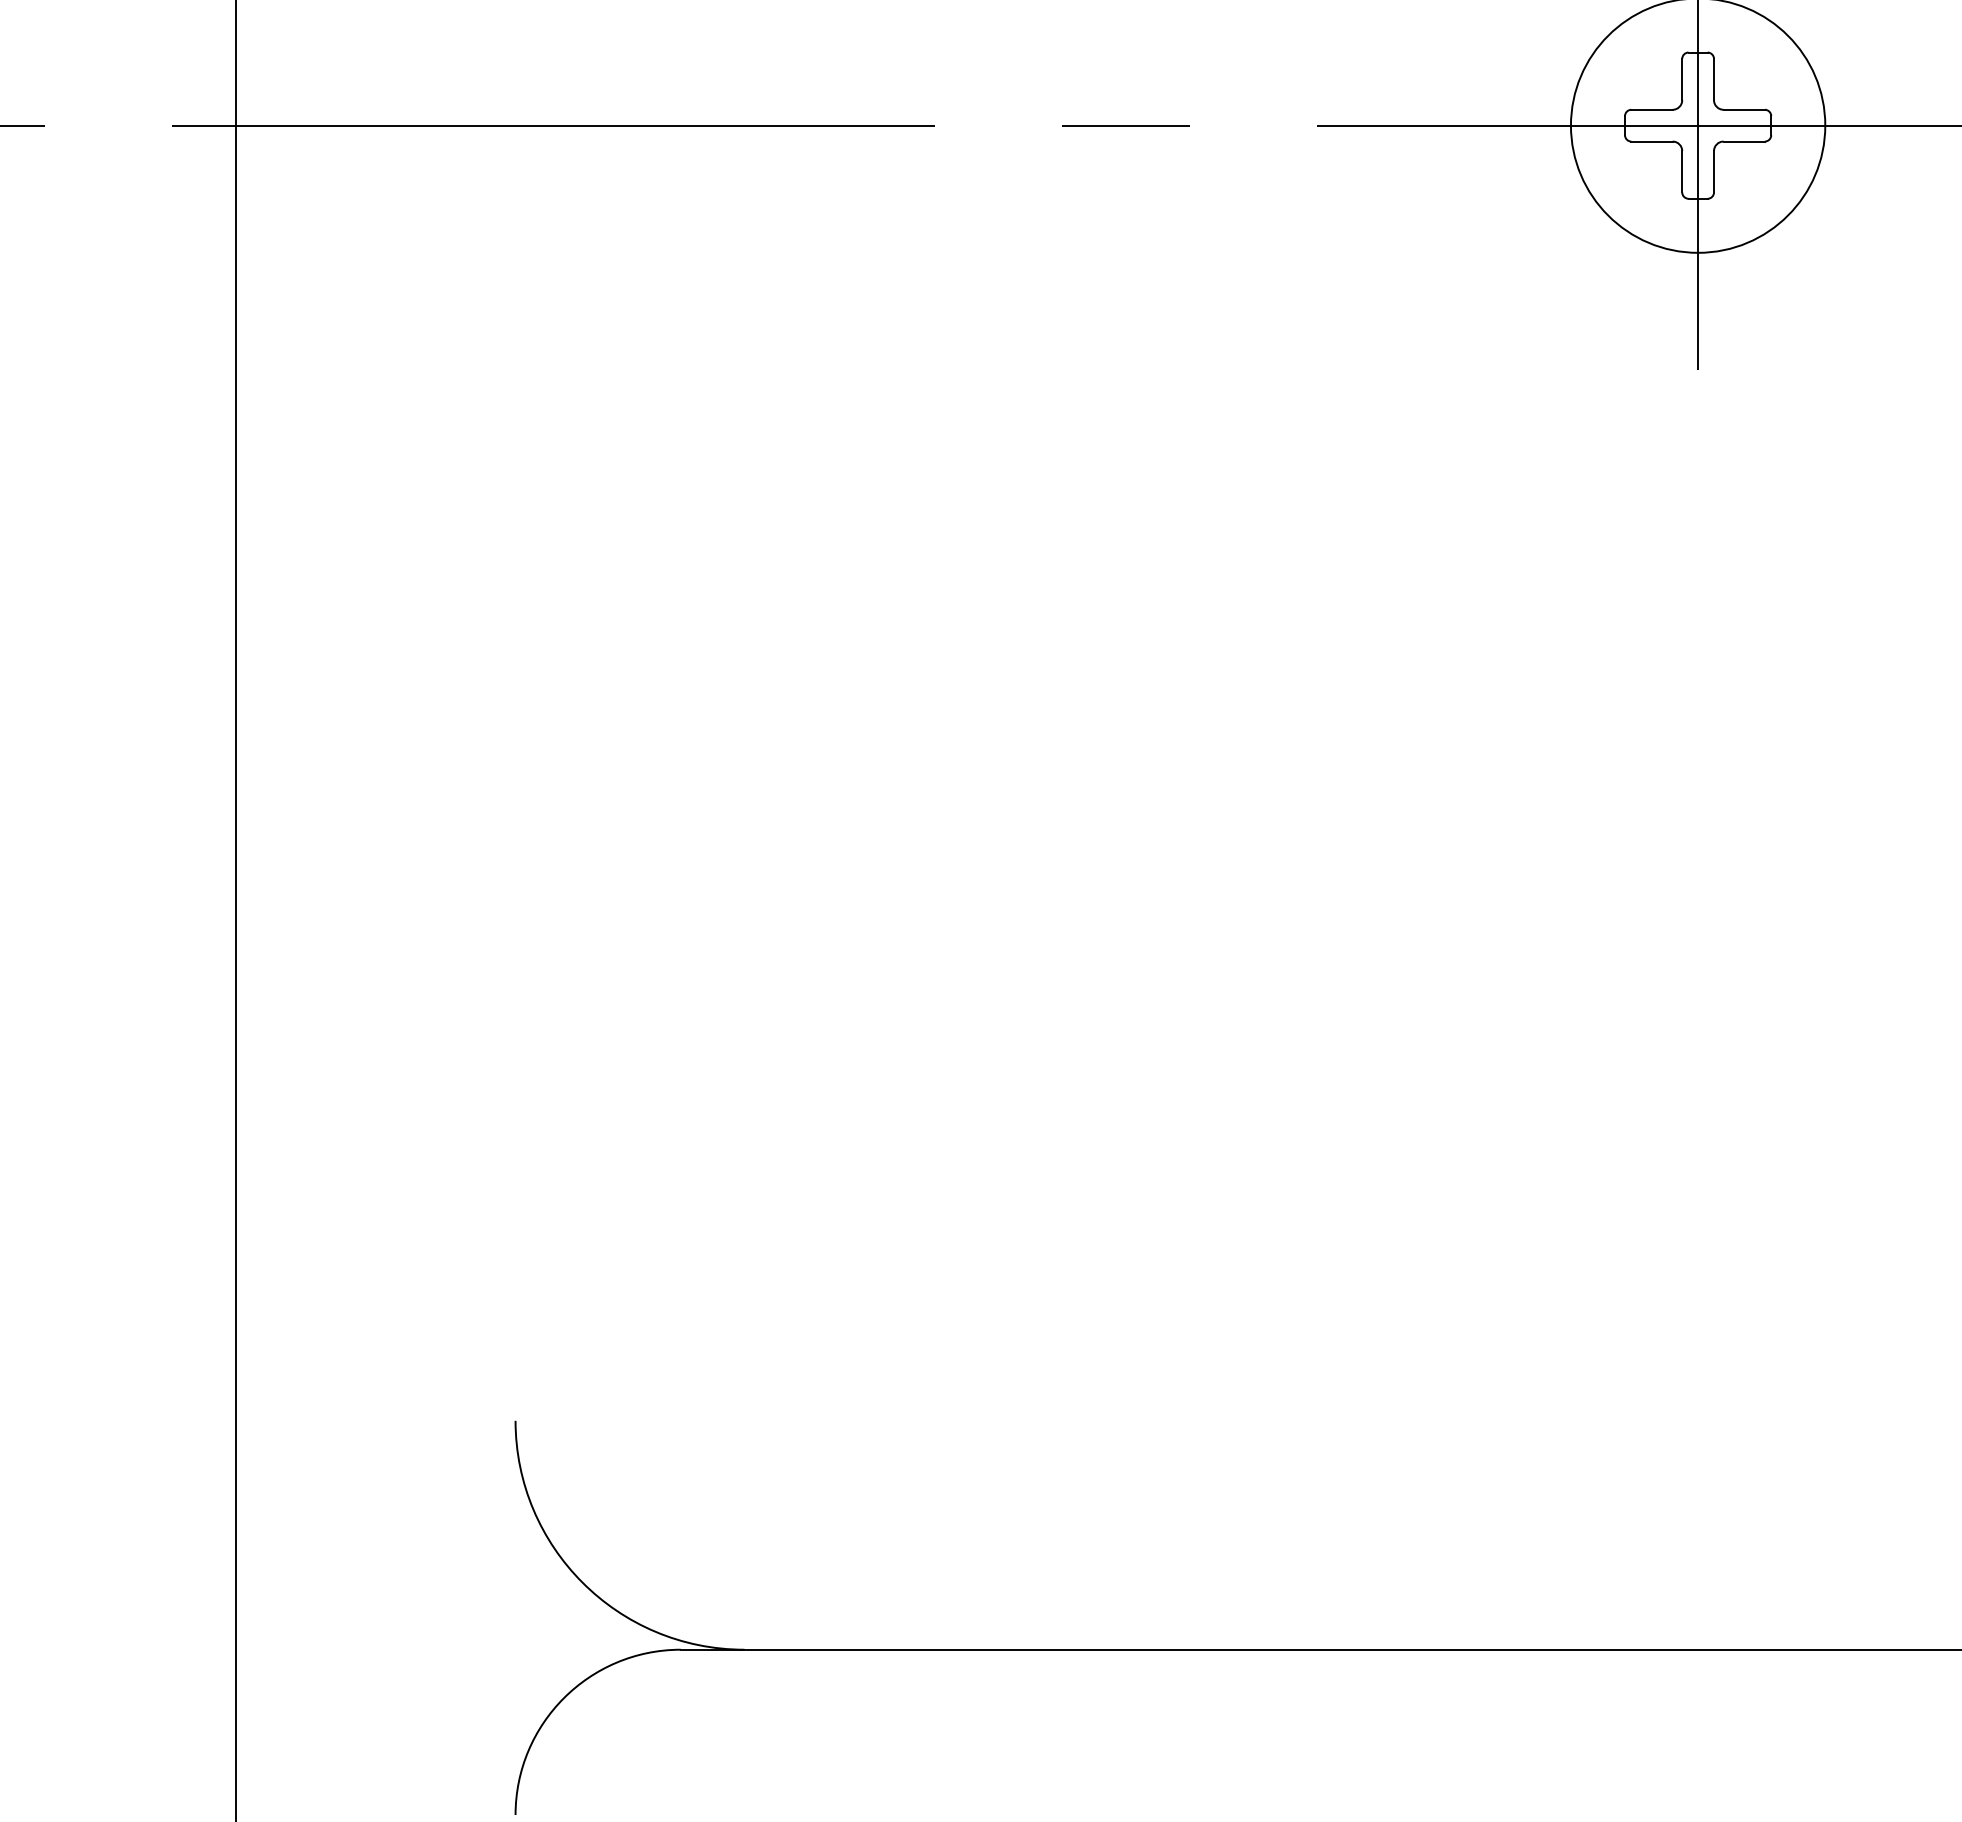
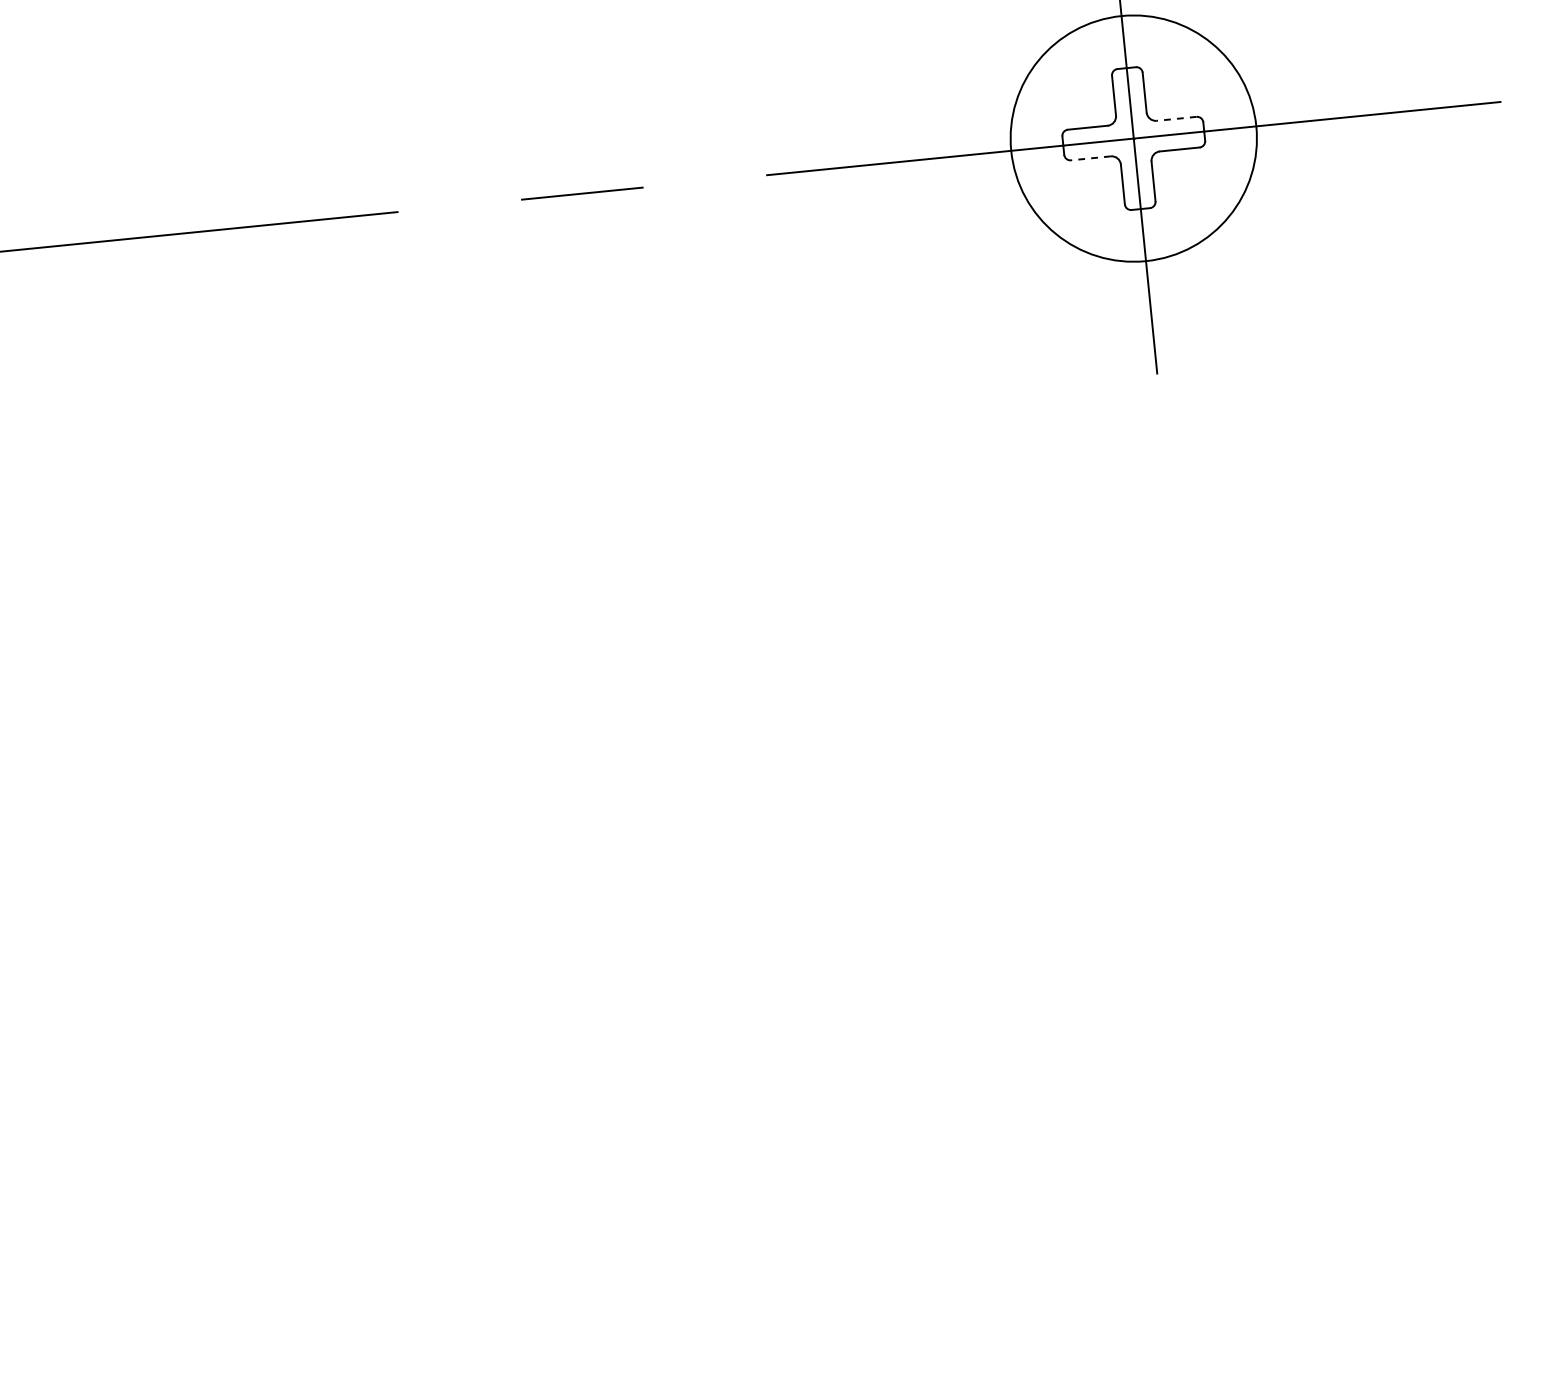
line: (1744, 109) -> (1176, 118), solid -> dashed
line: (1652, 141) -> (1091, 158), solid -> dashed

